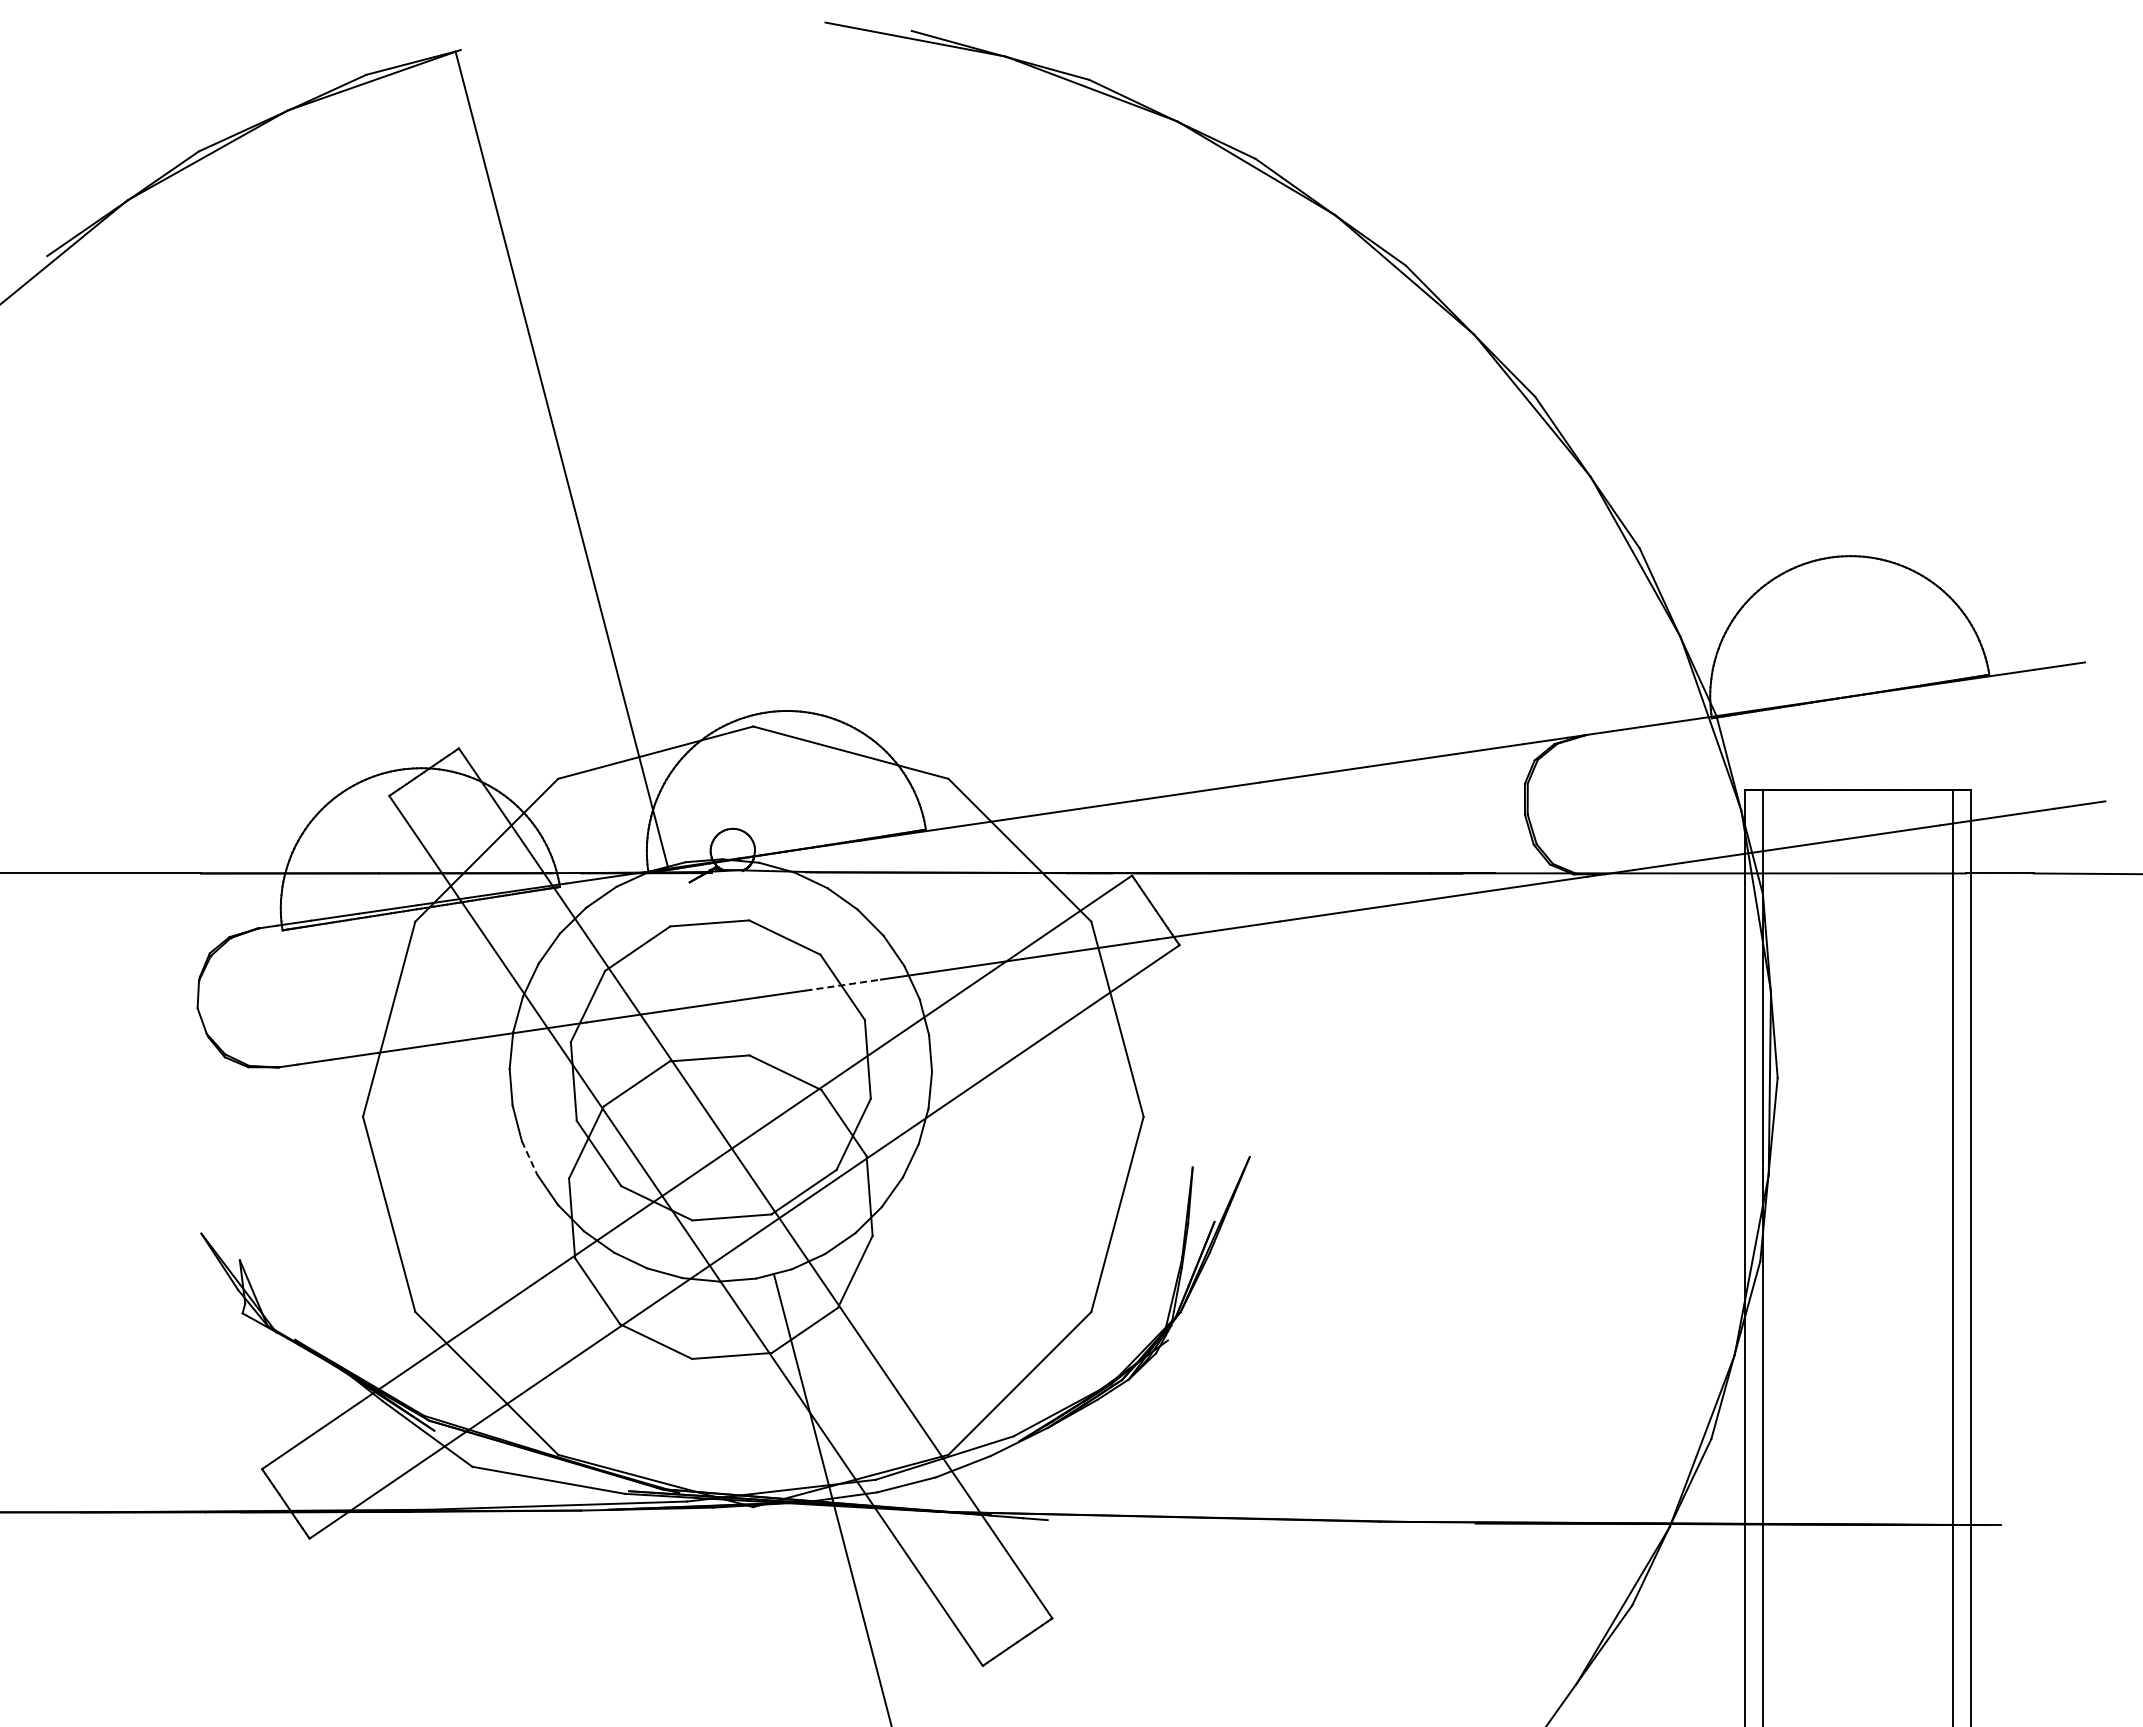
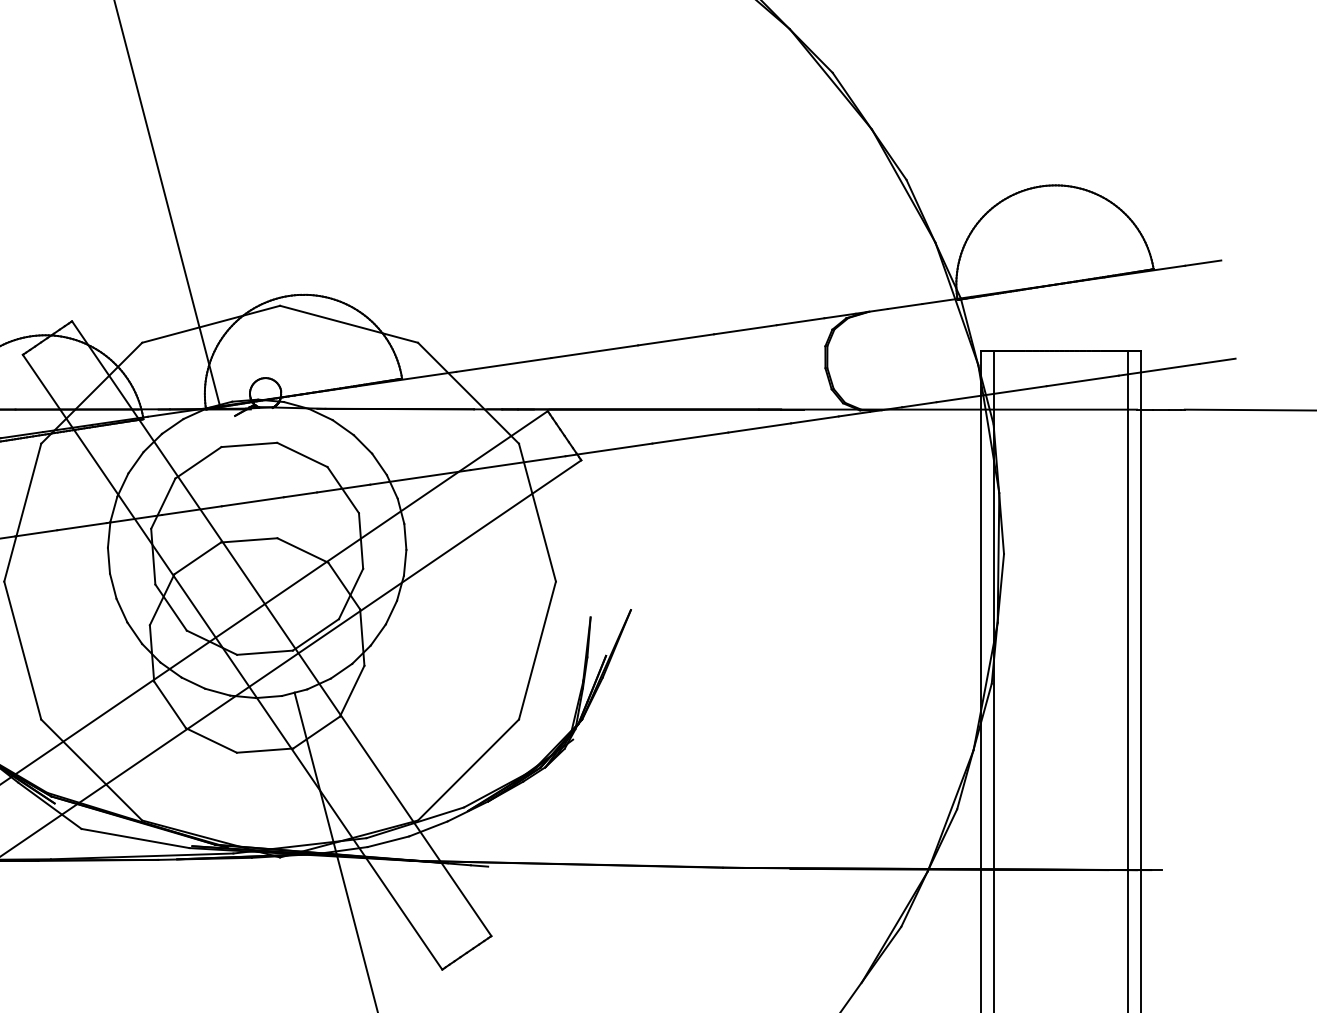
line: (843, 985) -> (343, 488), dashed -> solid
line: (529, 1158) -> (121, 611), dashed -> solid

